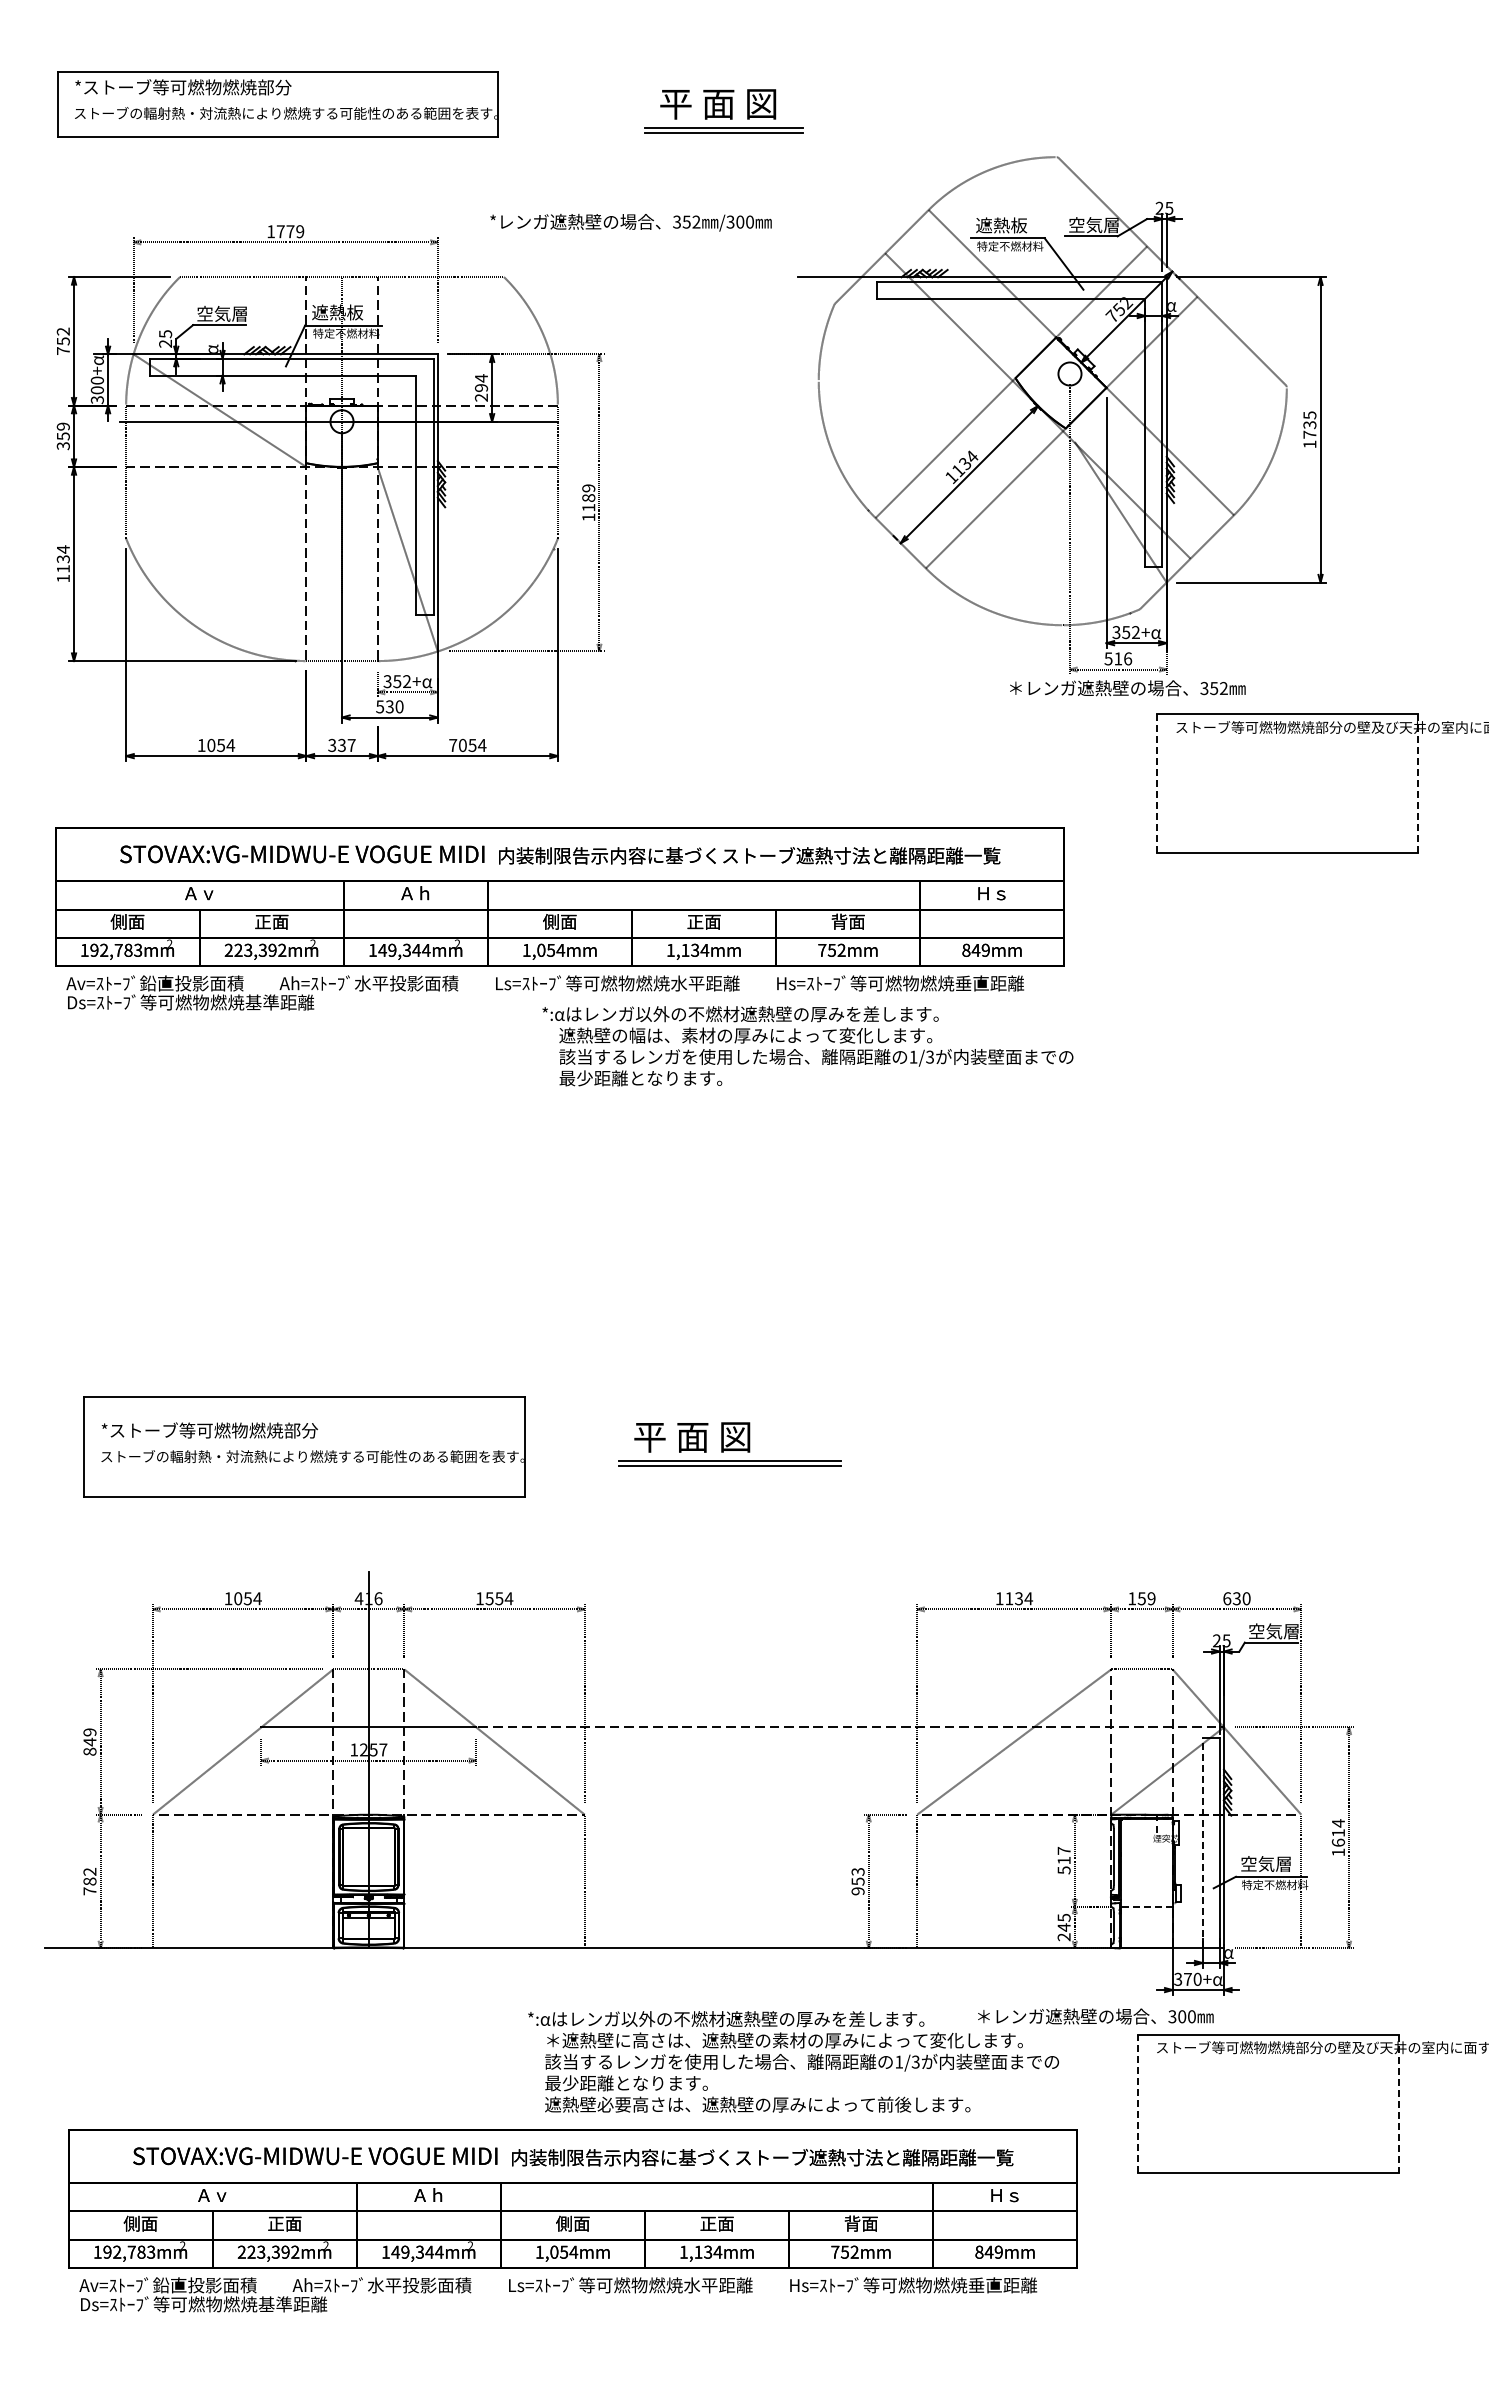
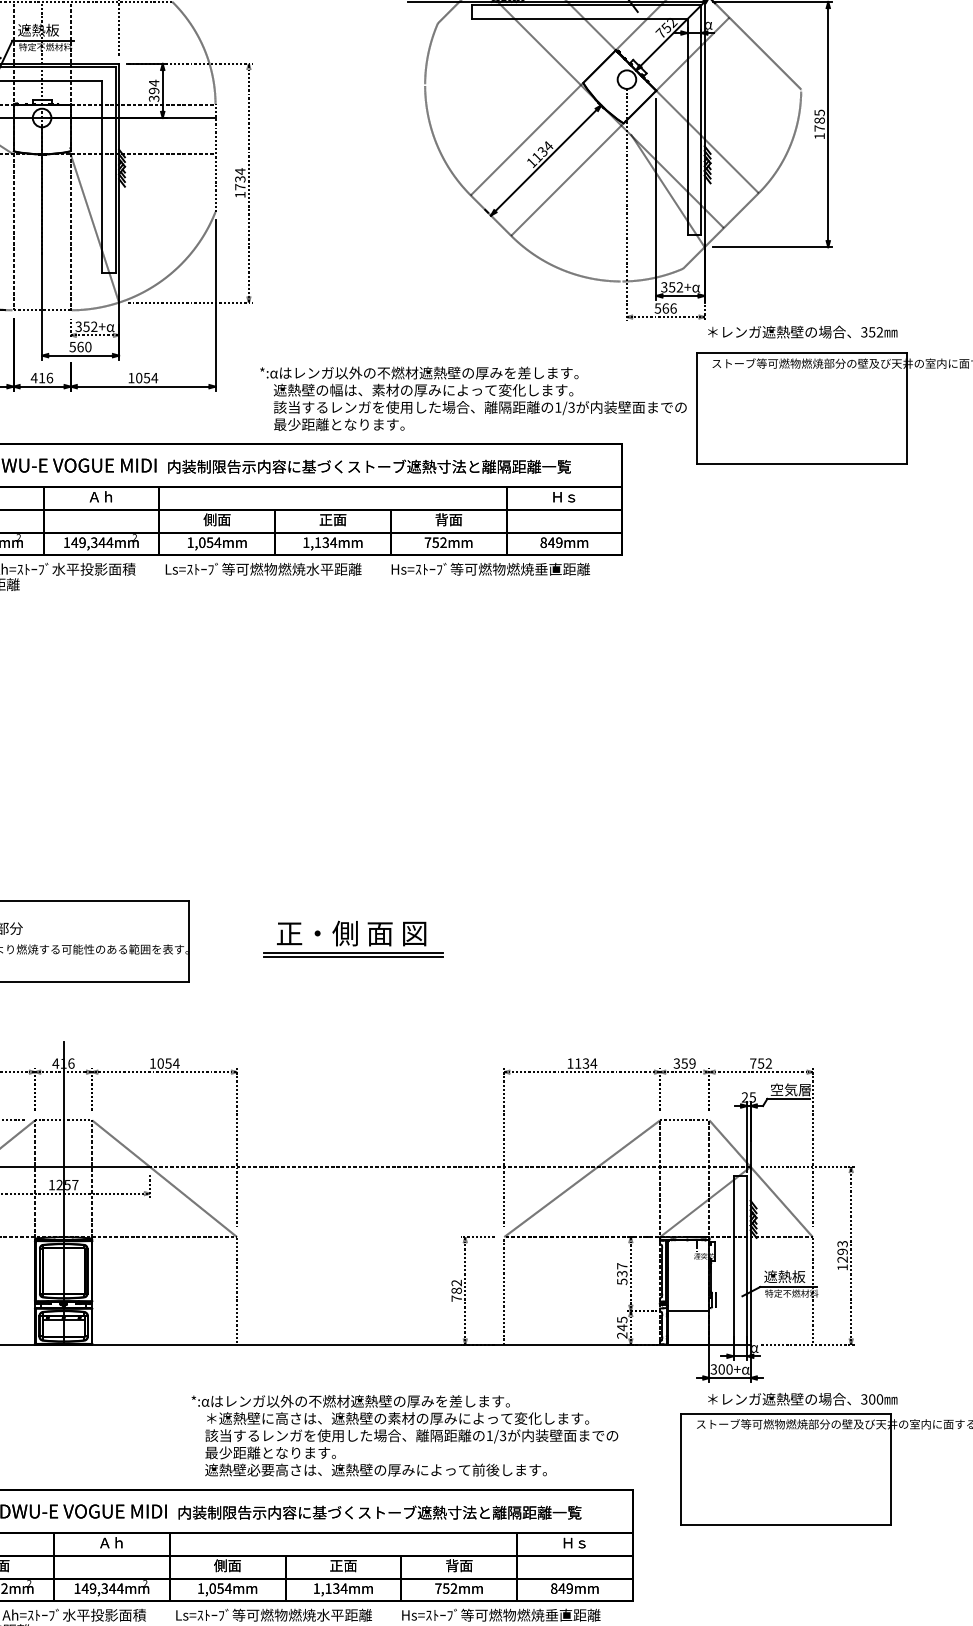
text: (481, 397) -> (154, 98), 294 -> 394
text: (1309, 425) -> (819, 121), 1735 -> 1785
text: (588, 497) -> (240, 178), 1189 -> 1734
text: (1118, 658) -> (665, 308), 516 -> 566
text: (1127, 688) -> (802, 332), moved
text: (389, 706) -> (80, 346), 530 -> 560
text: (341, 745) -> (41, 378), 337 -> 416
text: (453, 745) -> (131, 378), 7054 -> 1054
line: (1157, 783) -> (697, 408), dashed -> solid
line: (1418, 784) -> (906, 409), dashed -> solid
text: (807, 1046) -> (473, 399), moved
text: (727, 1436) -> (351, 933), 平 面 図 -> 正・側 面 図
text: (489, 1598) -> (160, 1063), 1554 -> 1054
text: (1132, 1598) -> (677, 1063), 159 -> 359
text: (1236, 1598) -> (760, 1063), 630 -> 752
text: (1338, 1832) -> (842, 1251), 1614 -> 1293
line: (1202, 1842) -> (733, 1259), dashed -> solid
text: (1063, 1860) -> (621, 1273), 517 -> 537
text: (1266, 1863) -> (784, 1276), 空気層 -> 遮熱板
text: (857, 1881) -> (456, 1290), 953 -> 782
line: (1146, 1906) -> (688, 1310), dashed -> solid
text: (1187, 1978) -> (721, 1368), 370+ -> 300+
text: (1095, 2016) -> (802, 1399), moved
line: (1137, 2103) -> (681, 1469), dashed -> solid
line: (1398, 2104) -> (890, 1469), dashed -> solid

